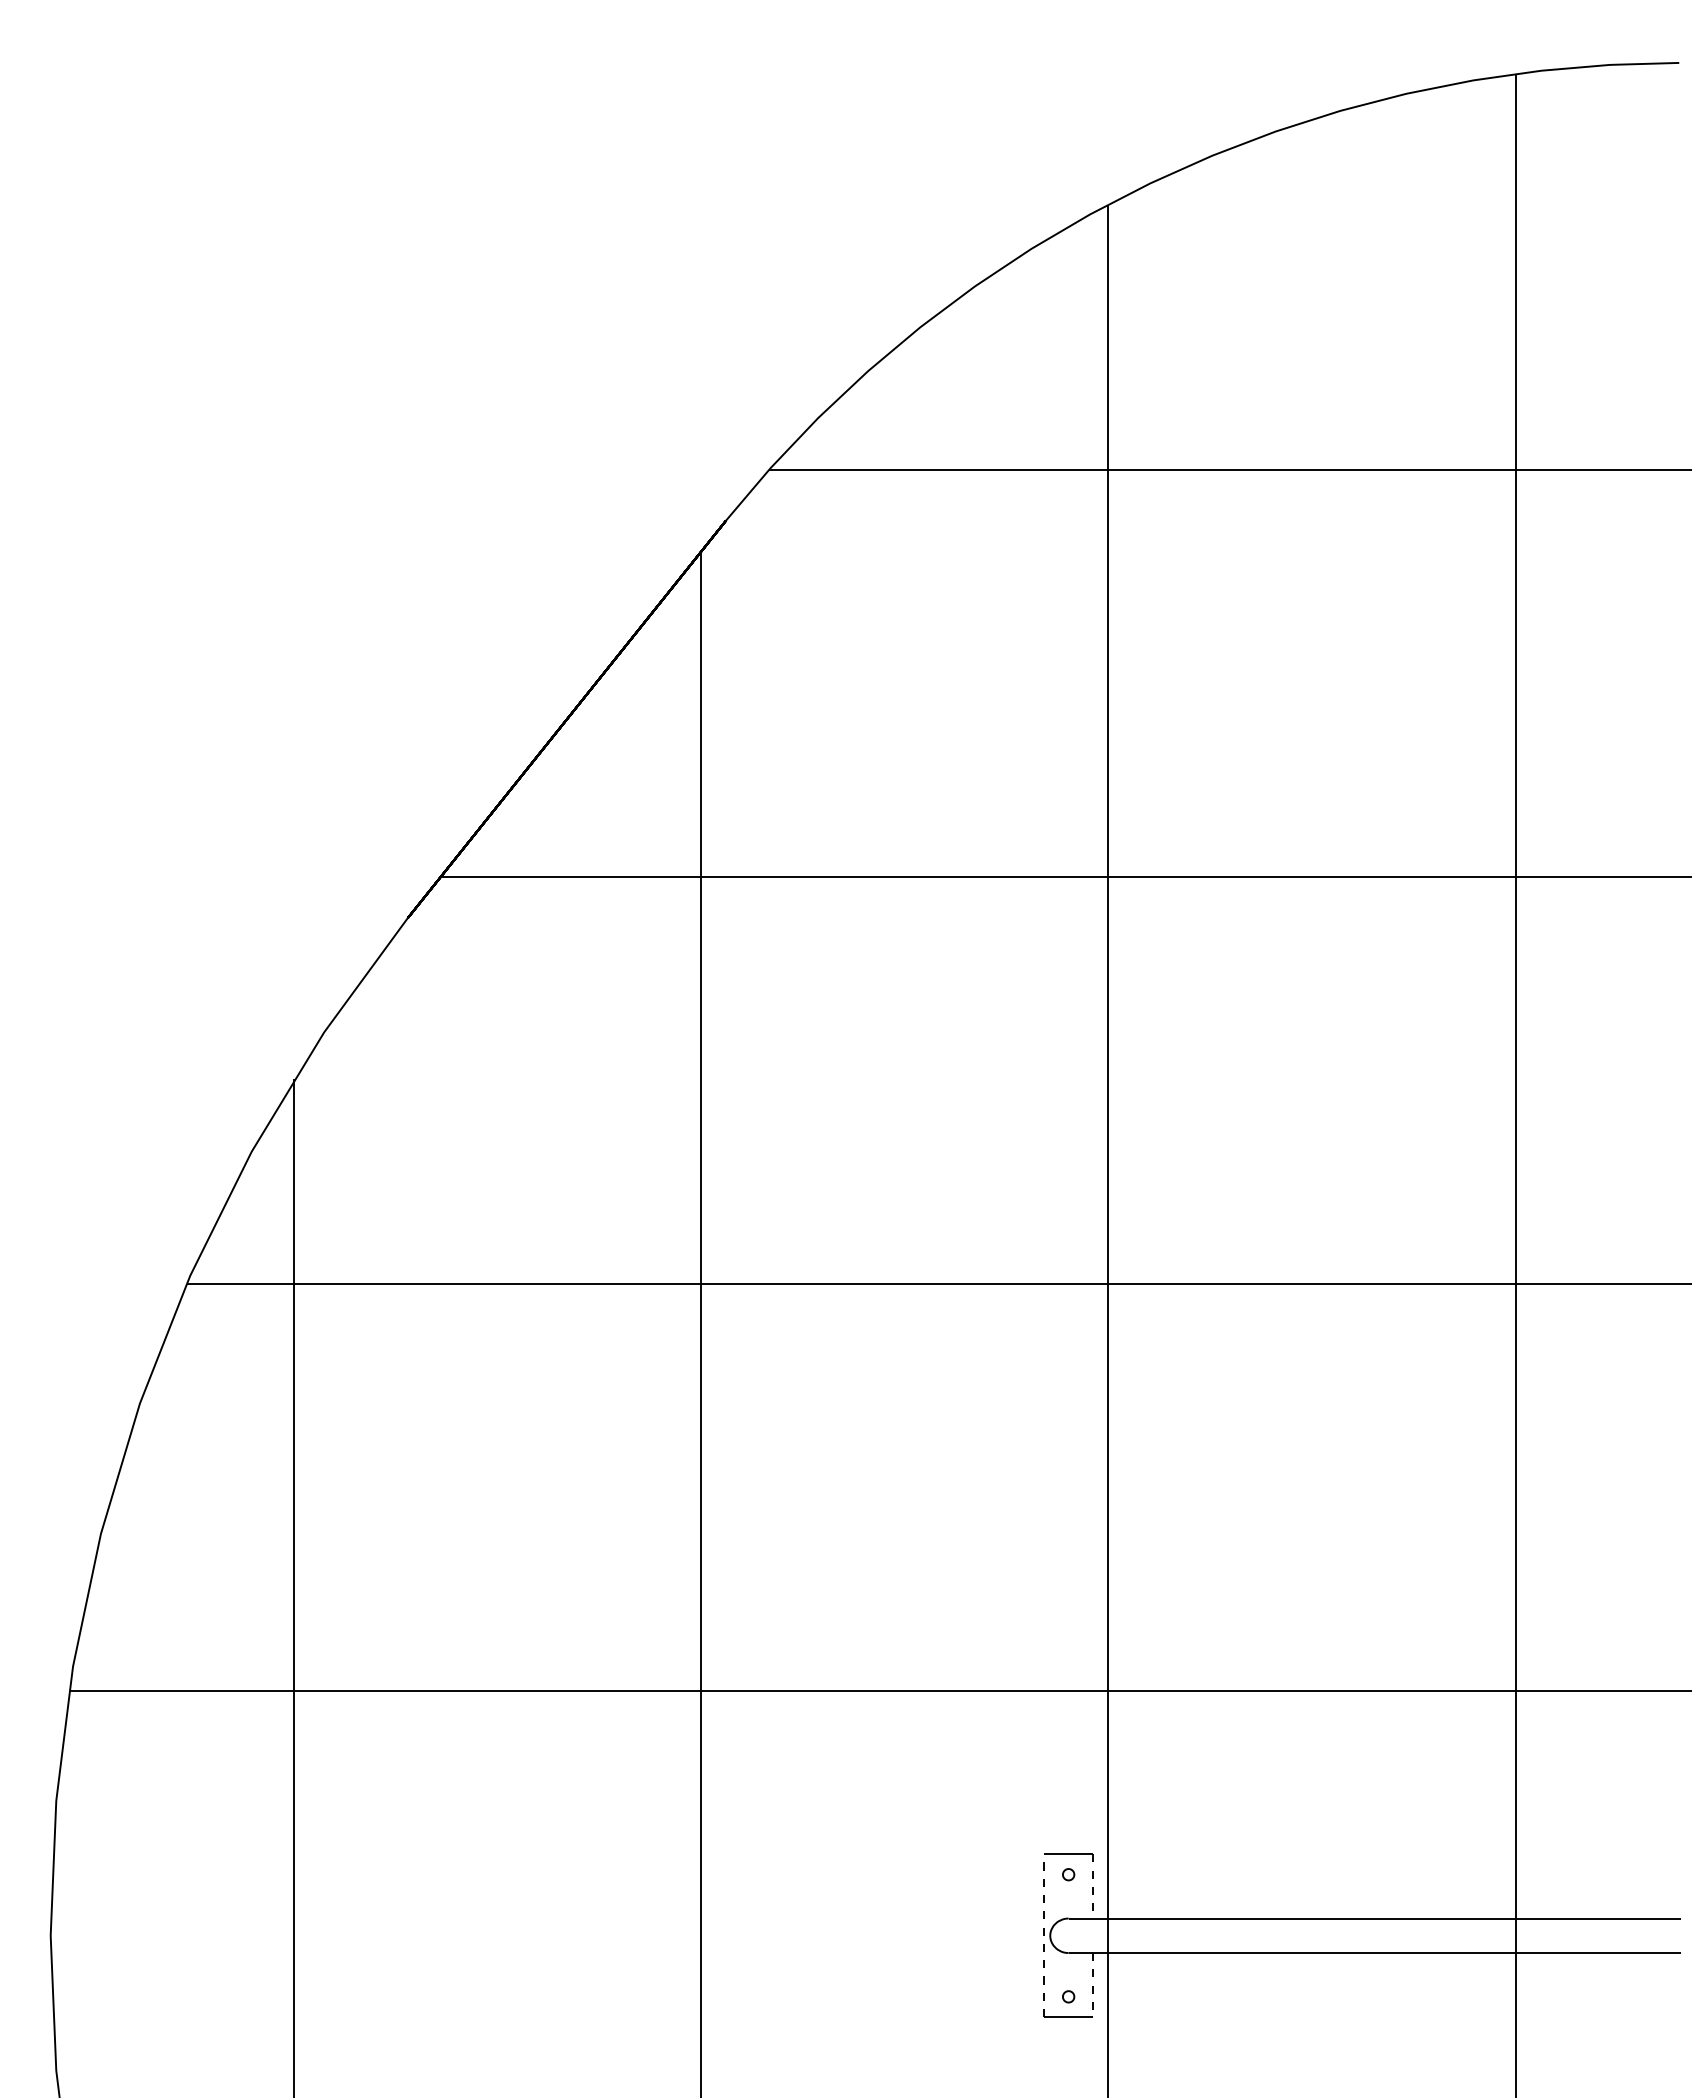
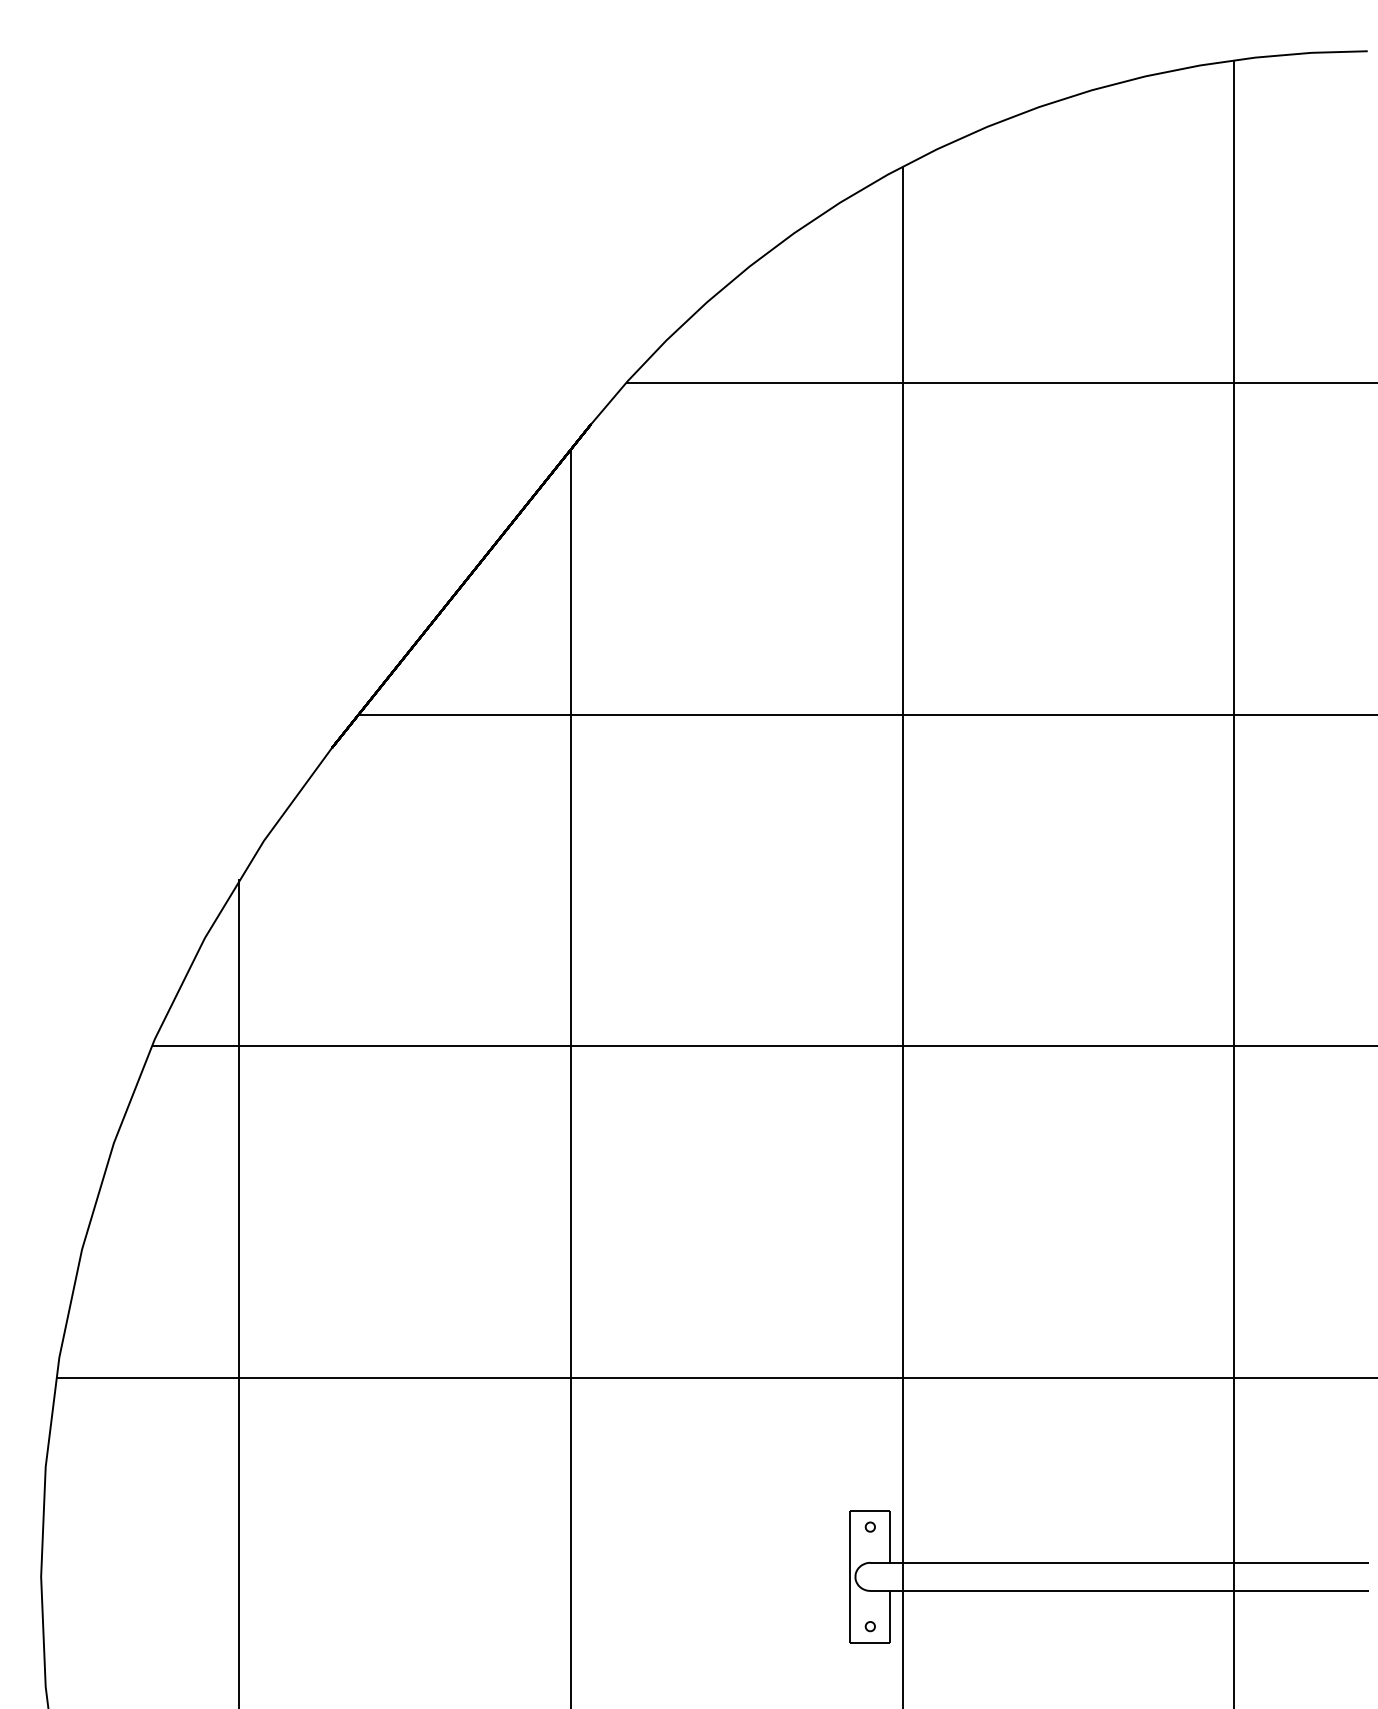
line: (1093, 1886) -> (890, 1536), dashed -> solid
line: (1044, 1935) -> (850, 1576), dashed -> solid
line: (1093, 1985) -> (890, 1617), dashed -> solid

